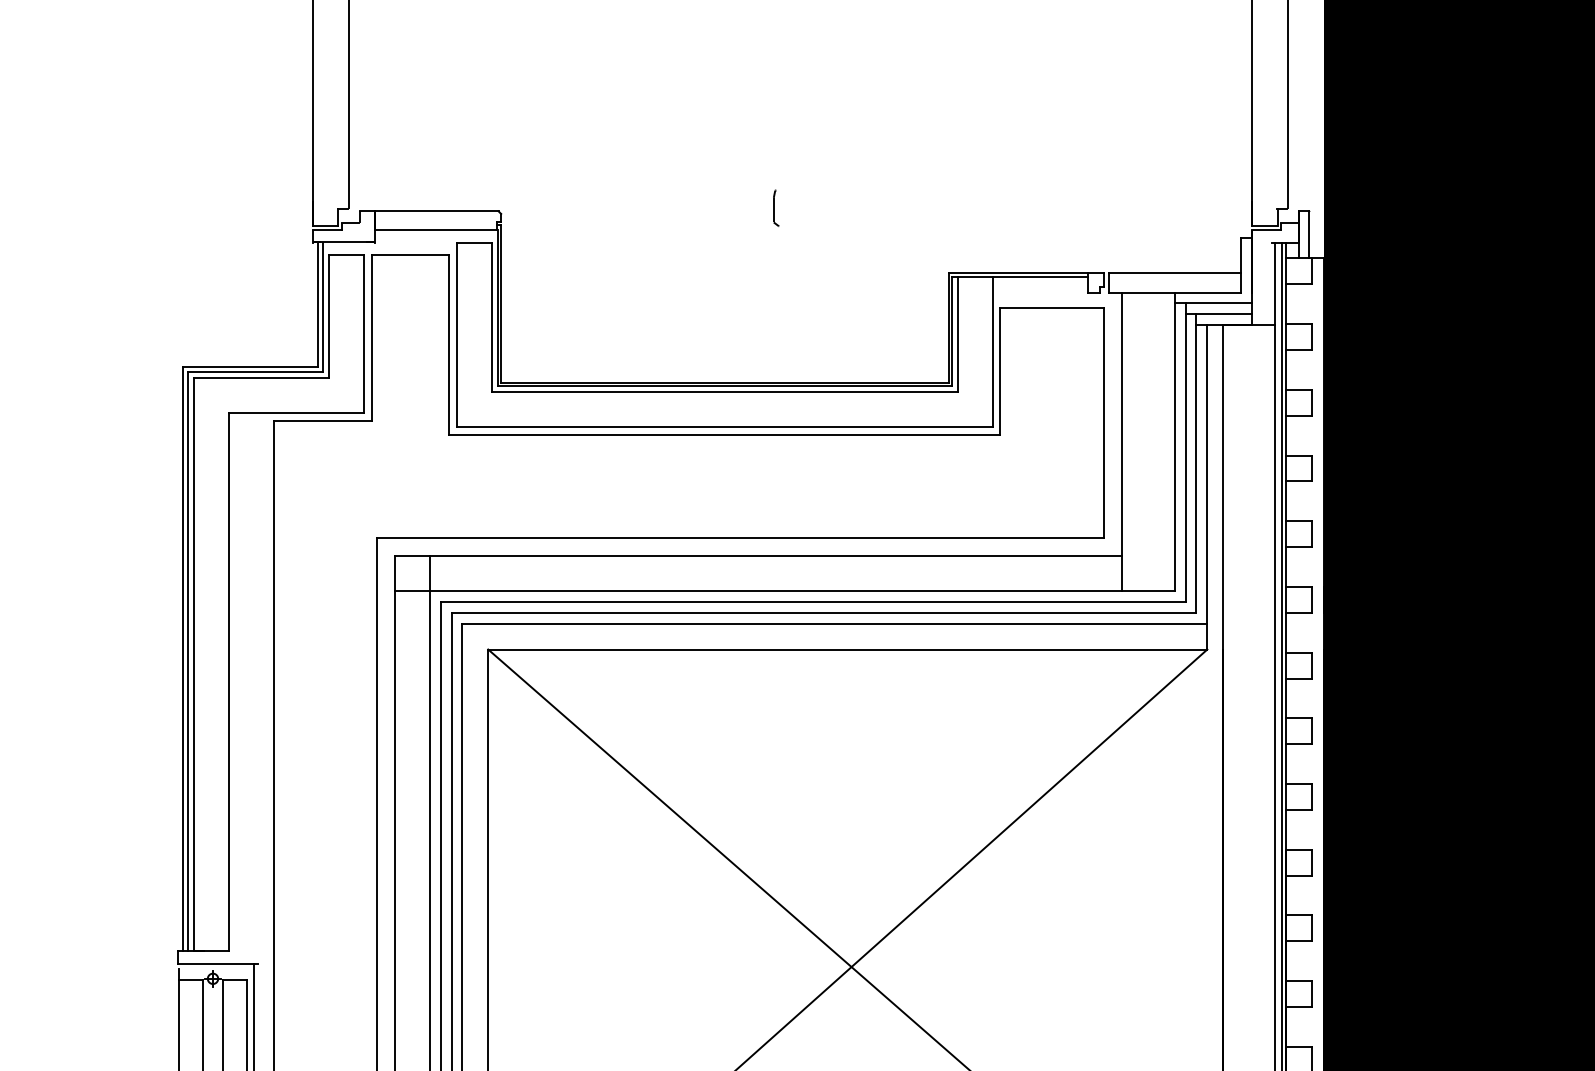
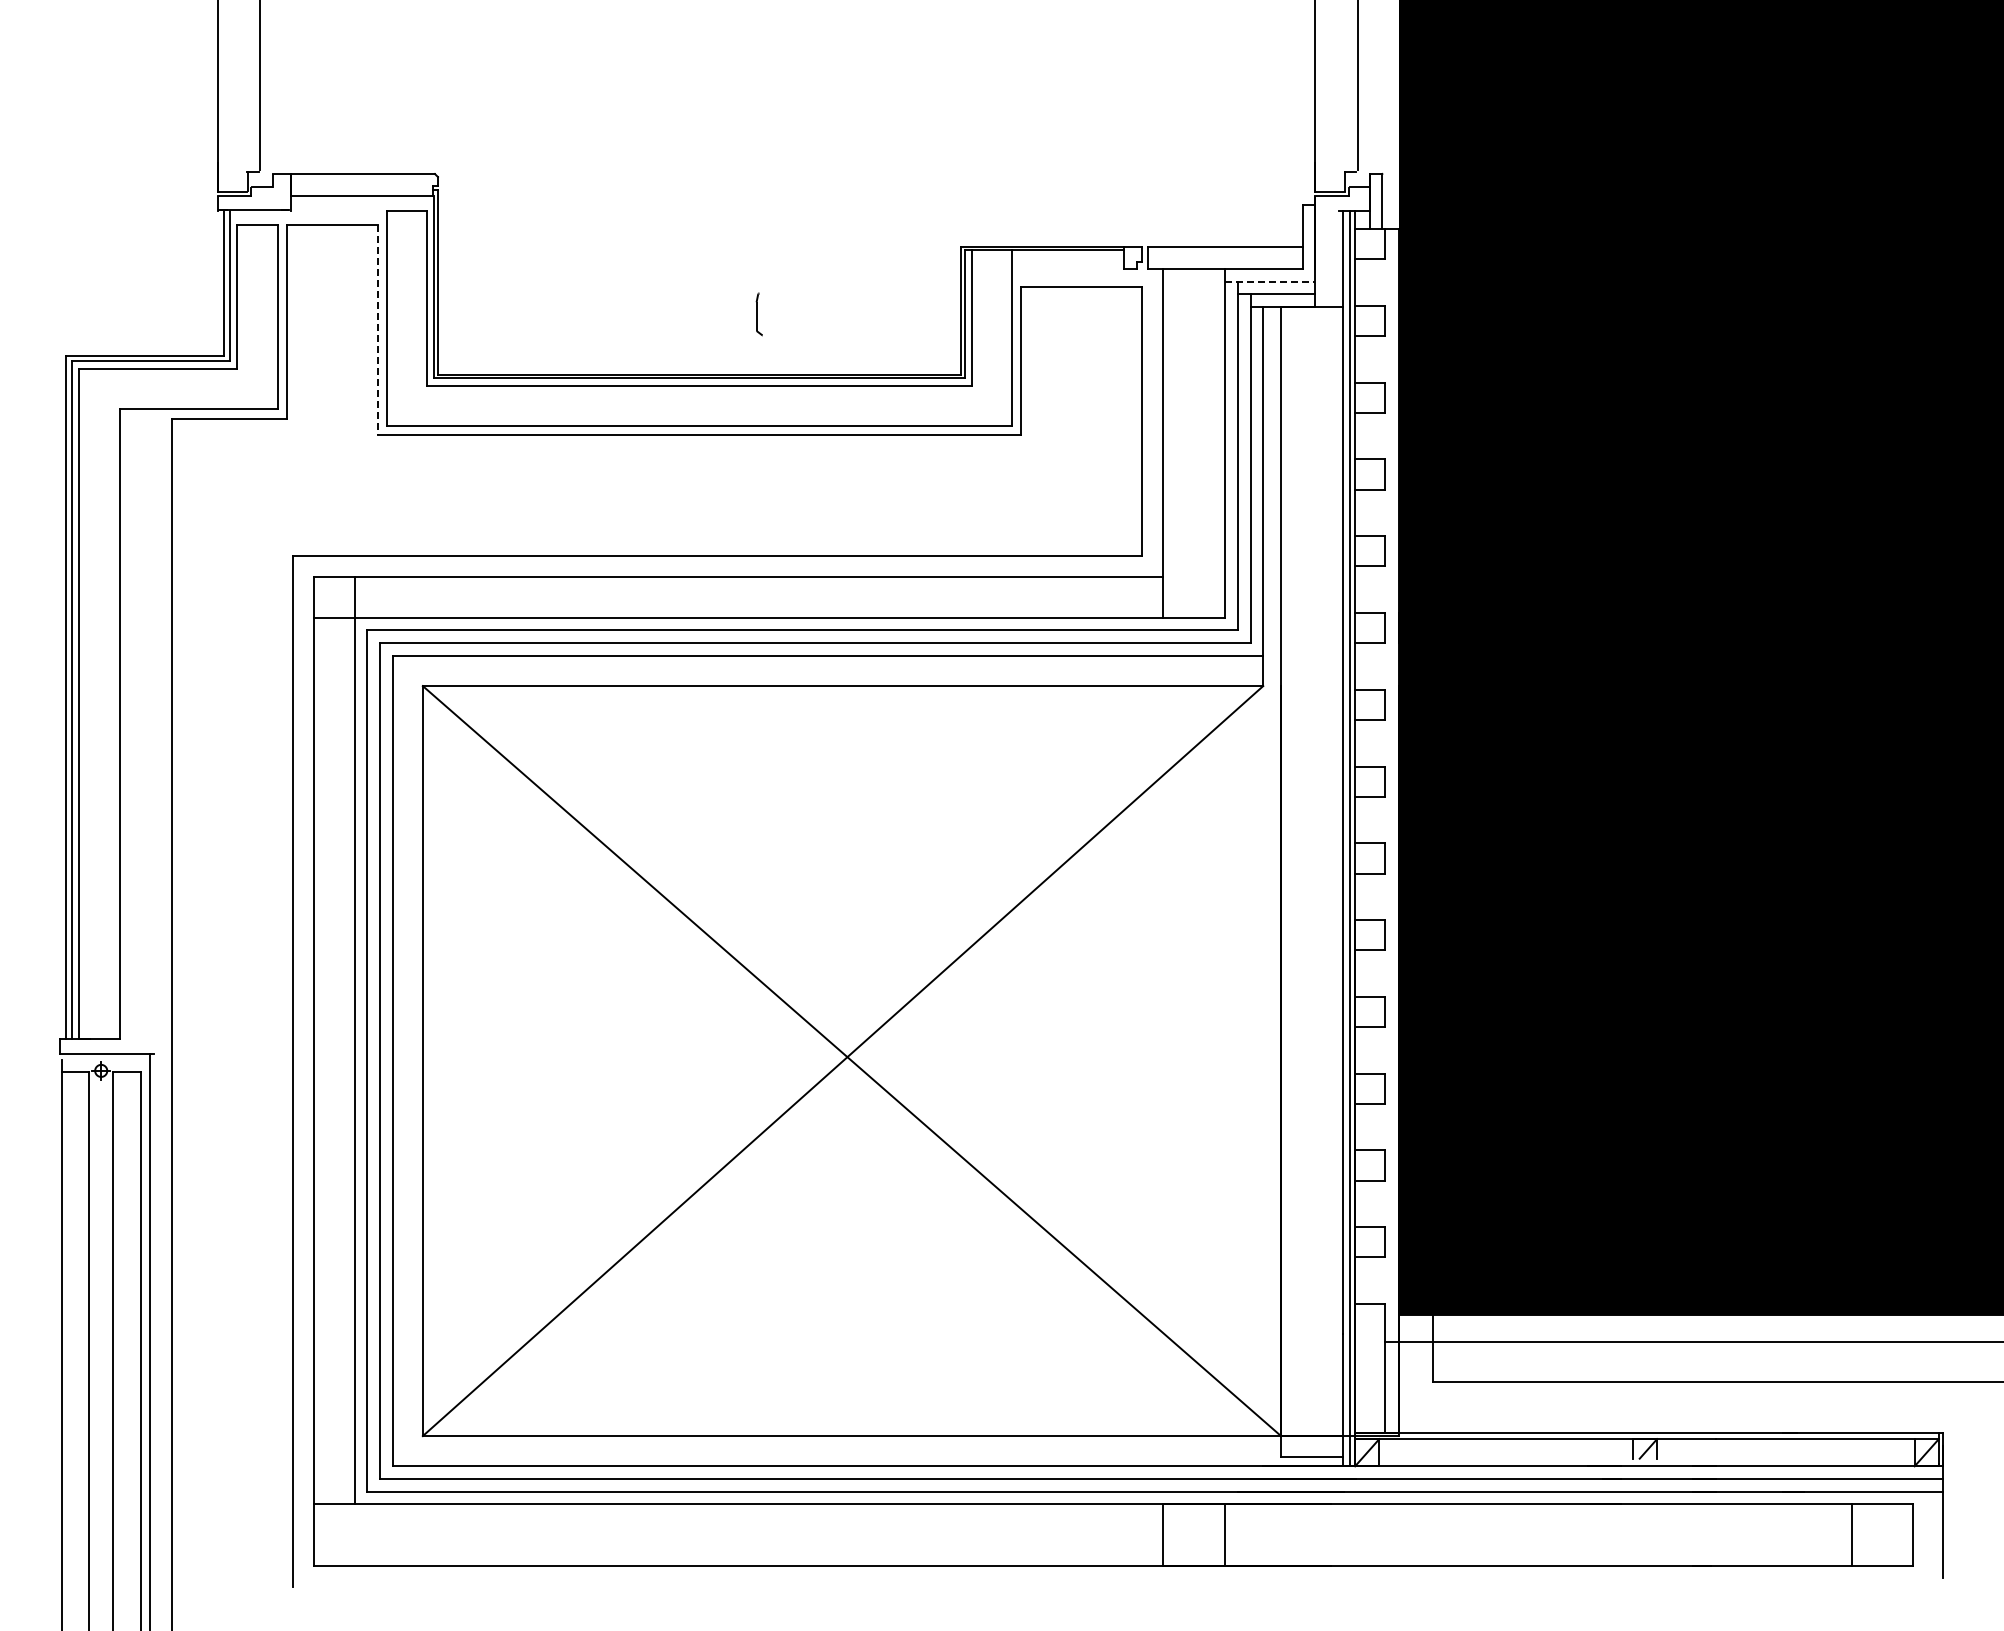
part: (775, 208) -> (758, 314), moved
line: (1213, 303) -> (1270, 281), solid -> dashed
line: (449, 345) -> (377, 330), solid -> dashed

